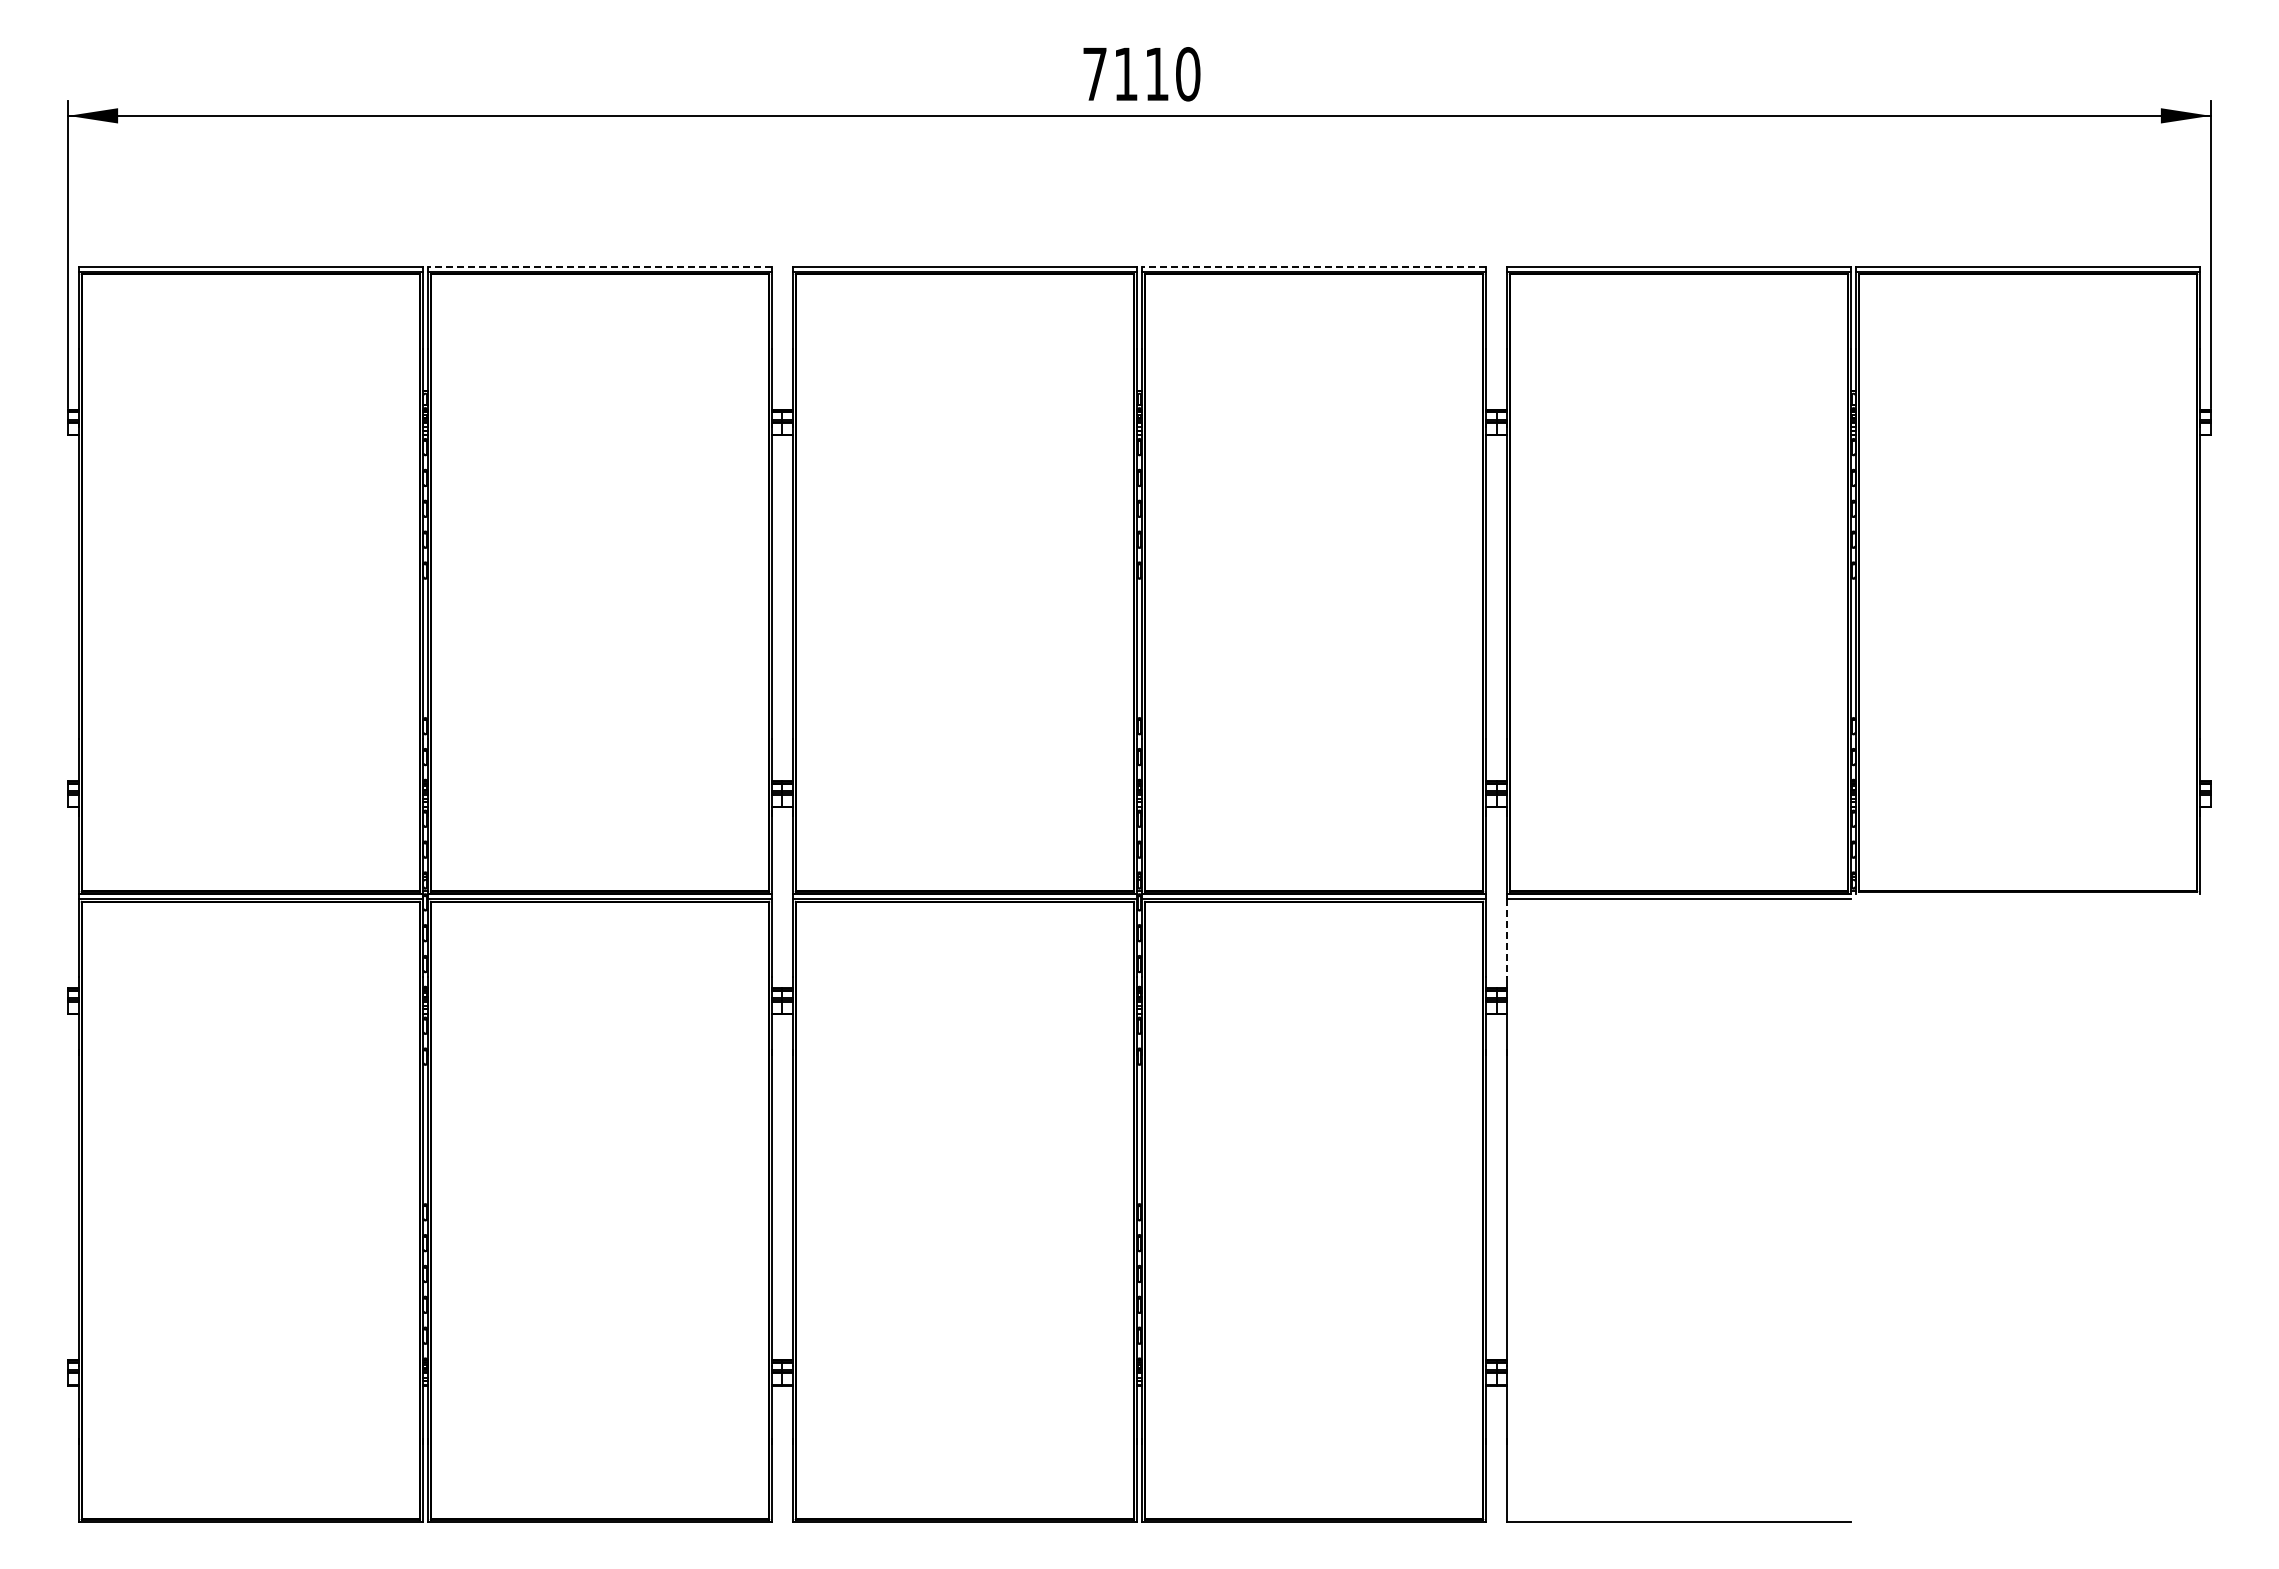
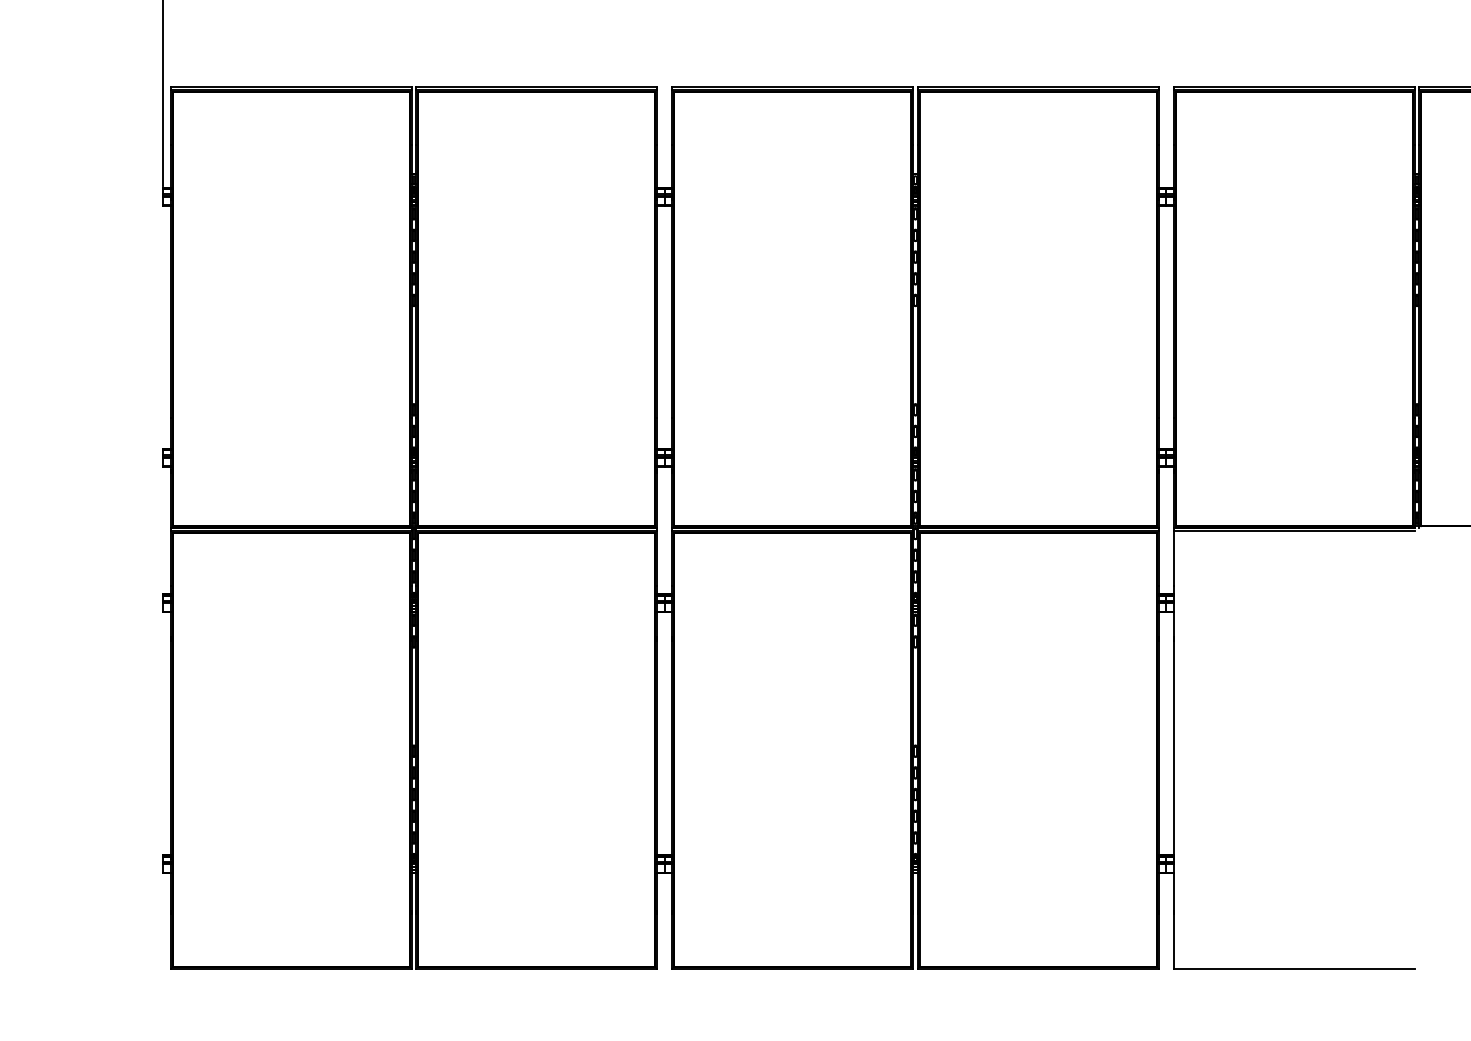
line: (600, 266) -> (536, 86), dashed -> solid
line: (1314, 266) -> (1038, 86), dashed -> solid
line: (1507, 938) -> (1173, 558), dashed -> solid

